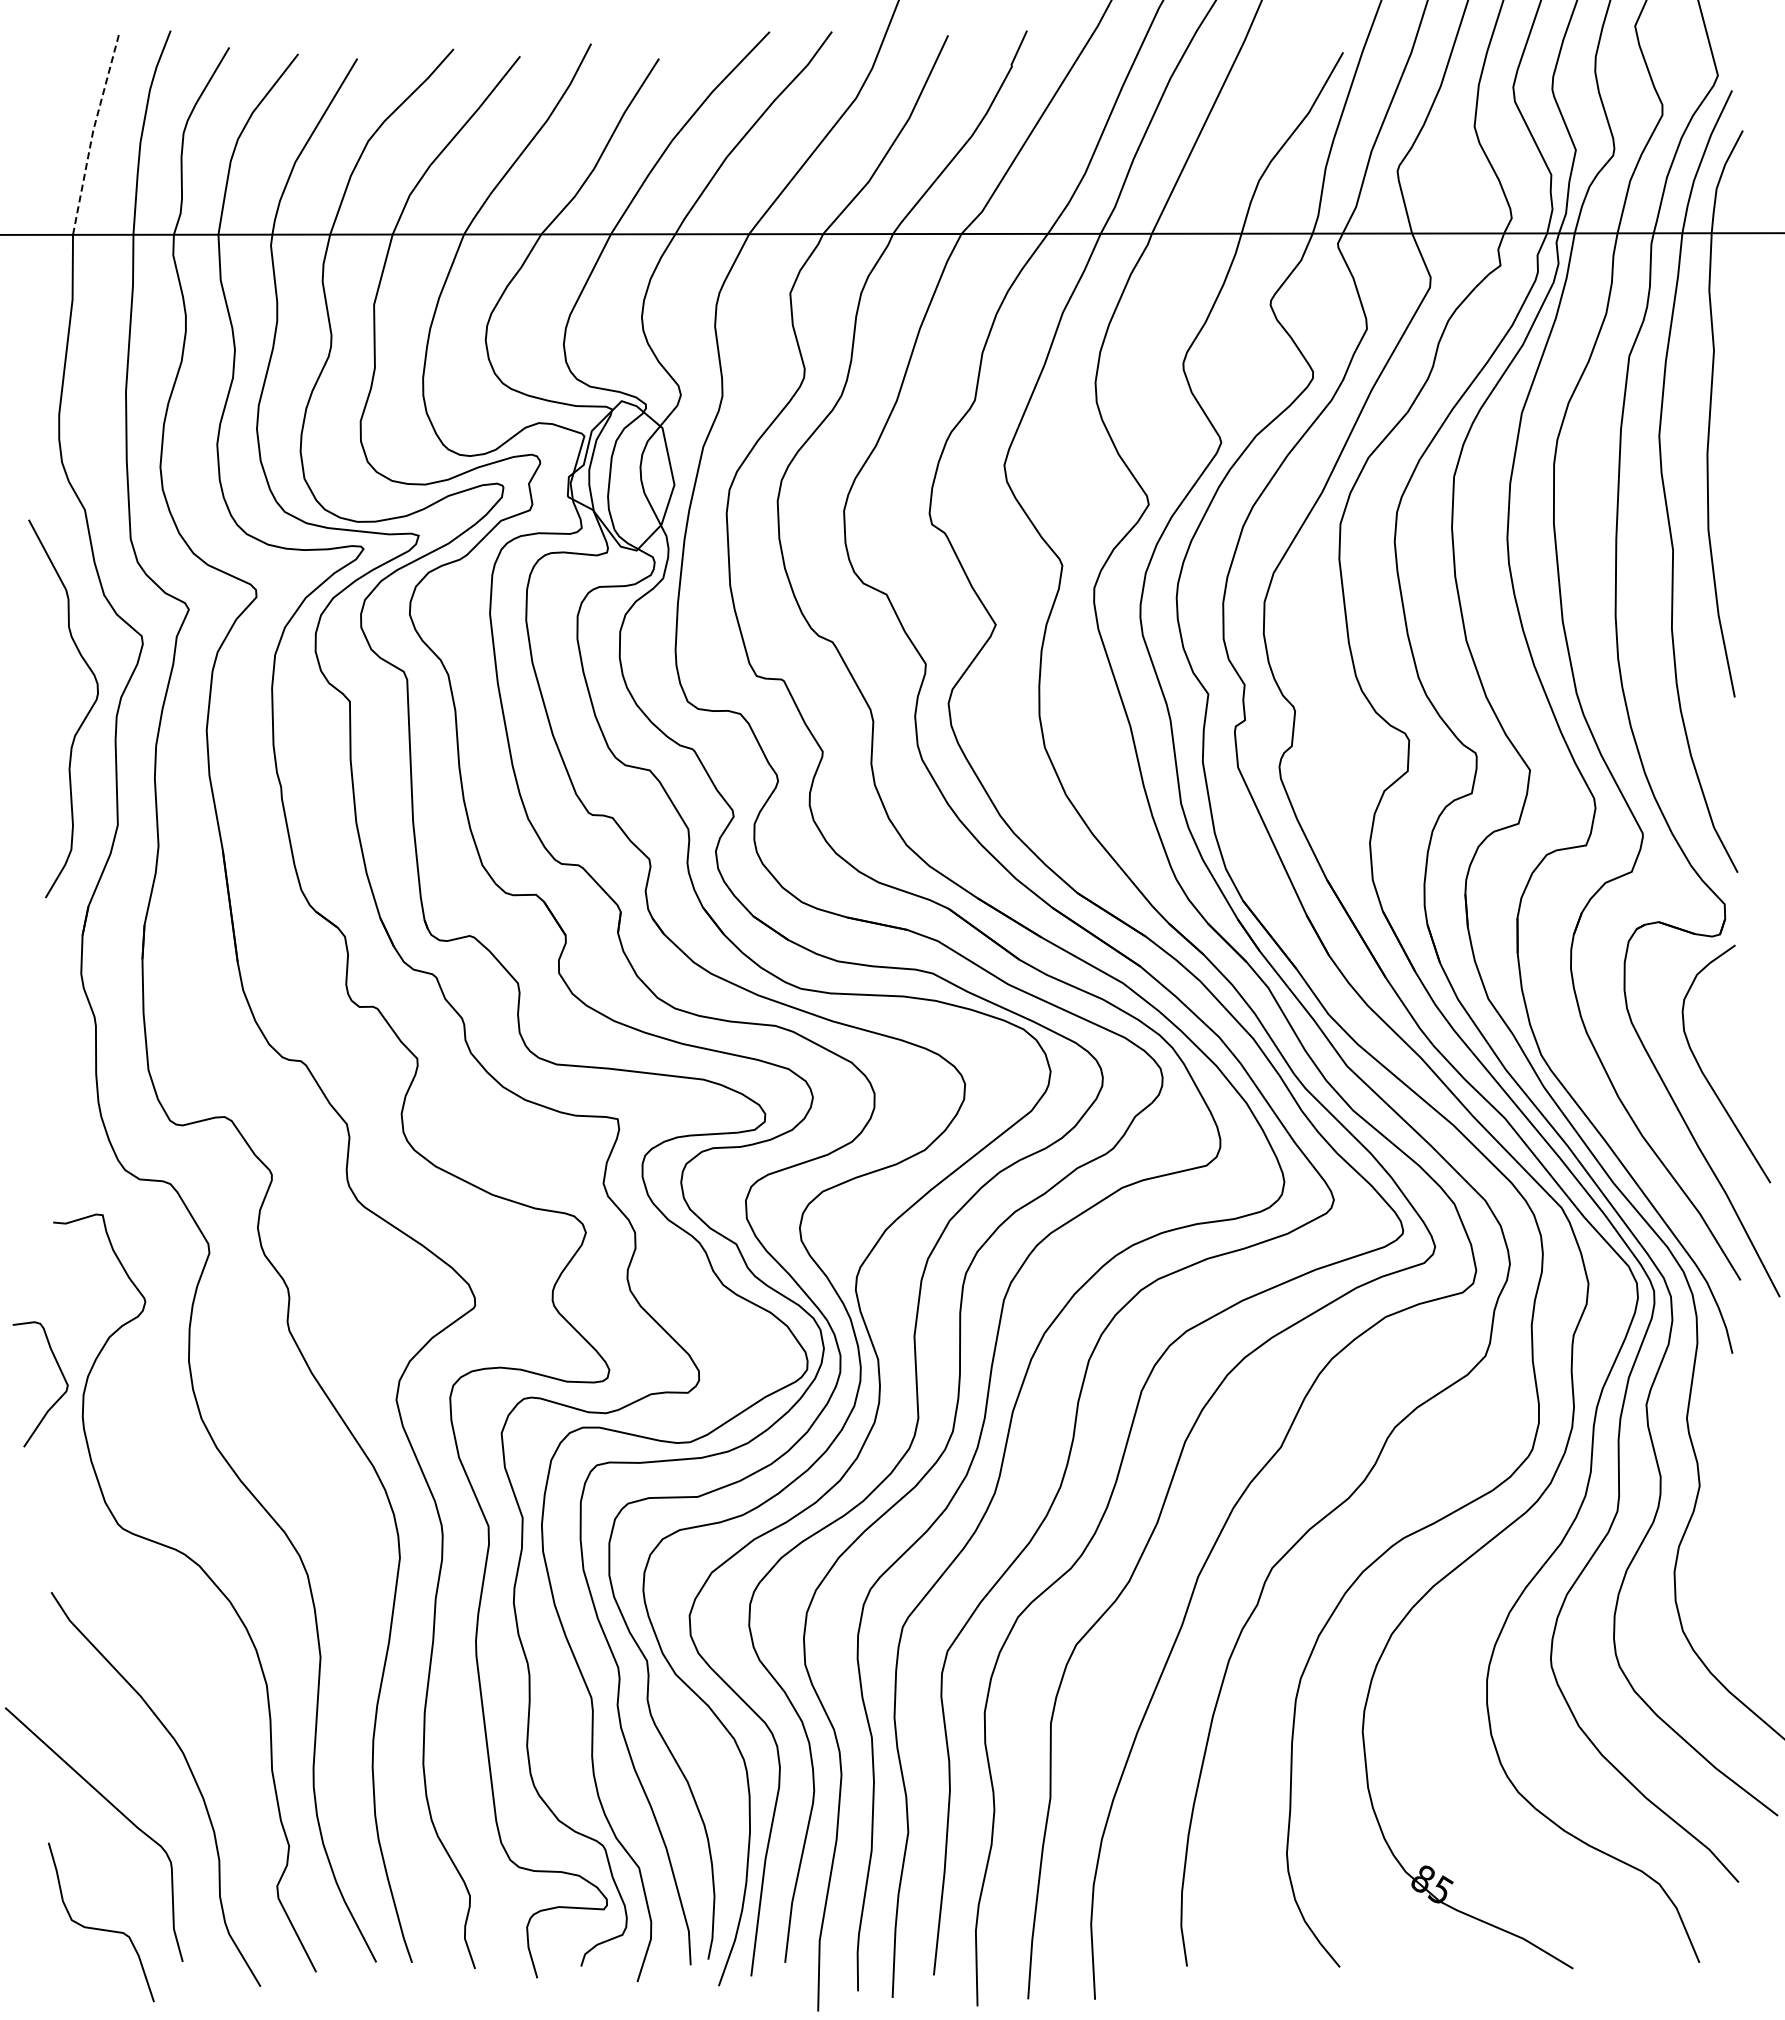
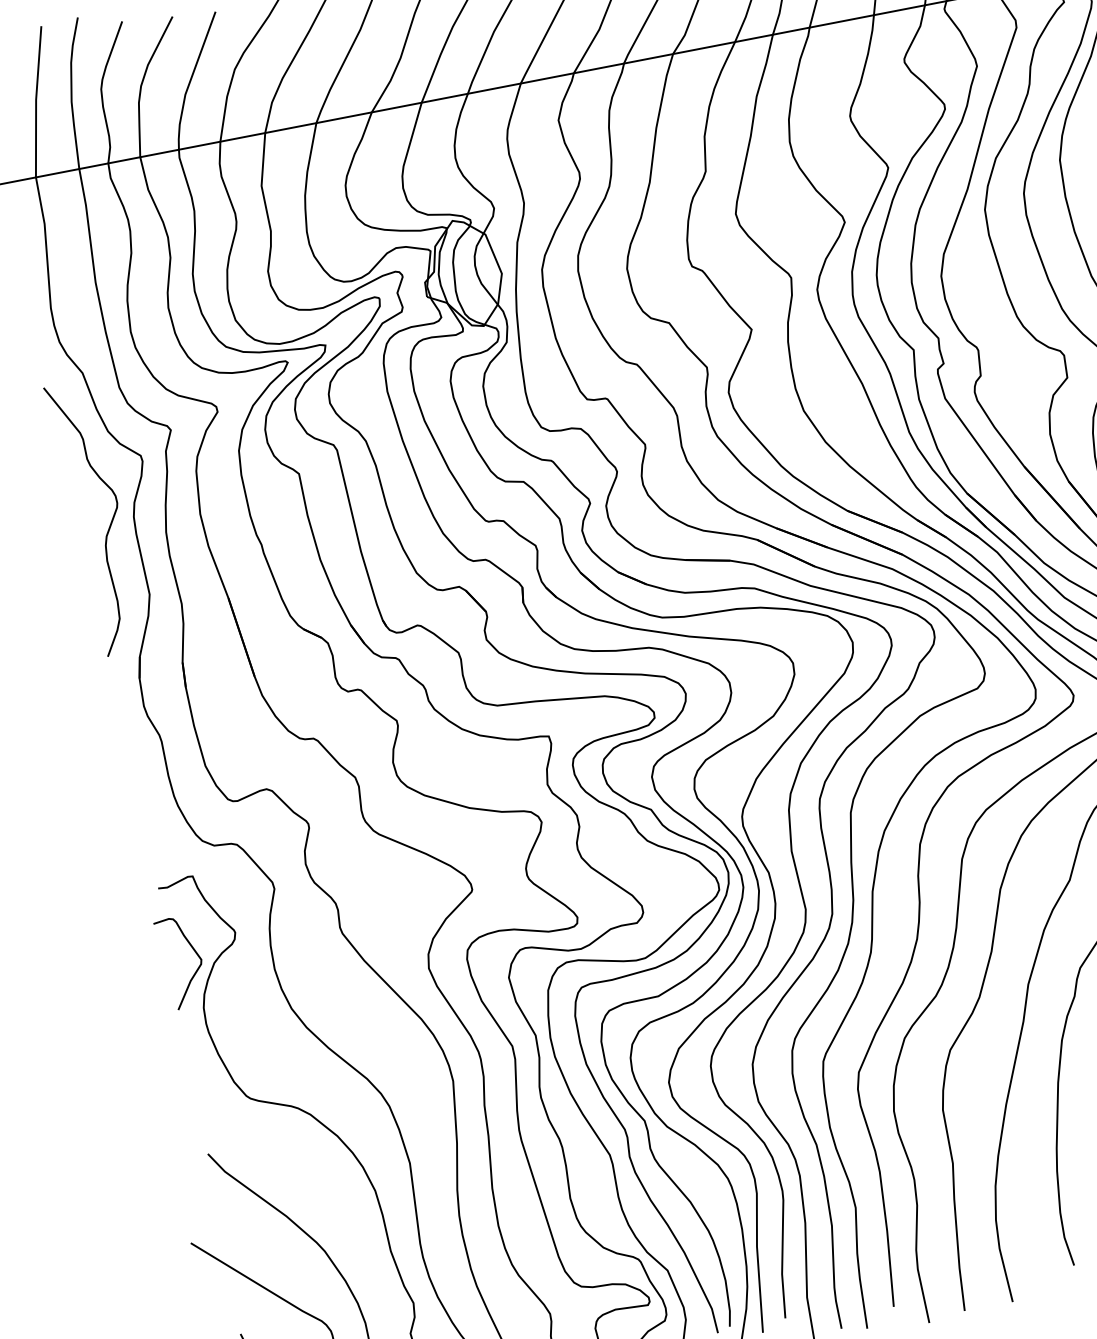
line: (92, 132) -> (35, 101), dashed -> solid
curve: (56, 1400) -> (195, 972), moved

